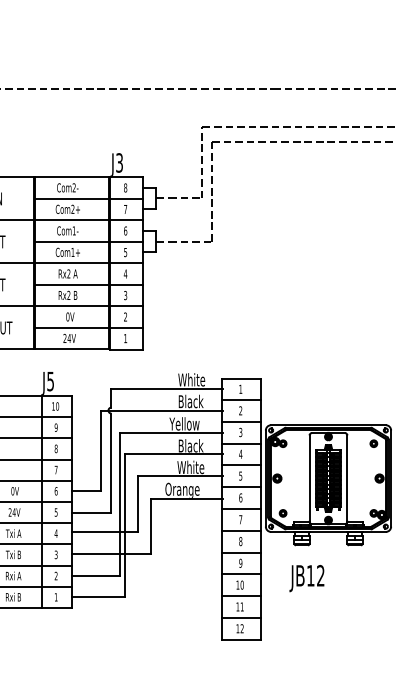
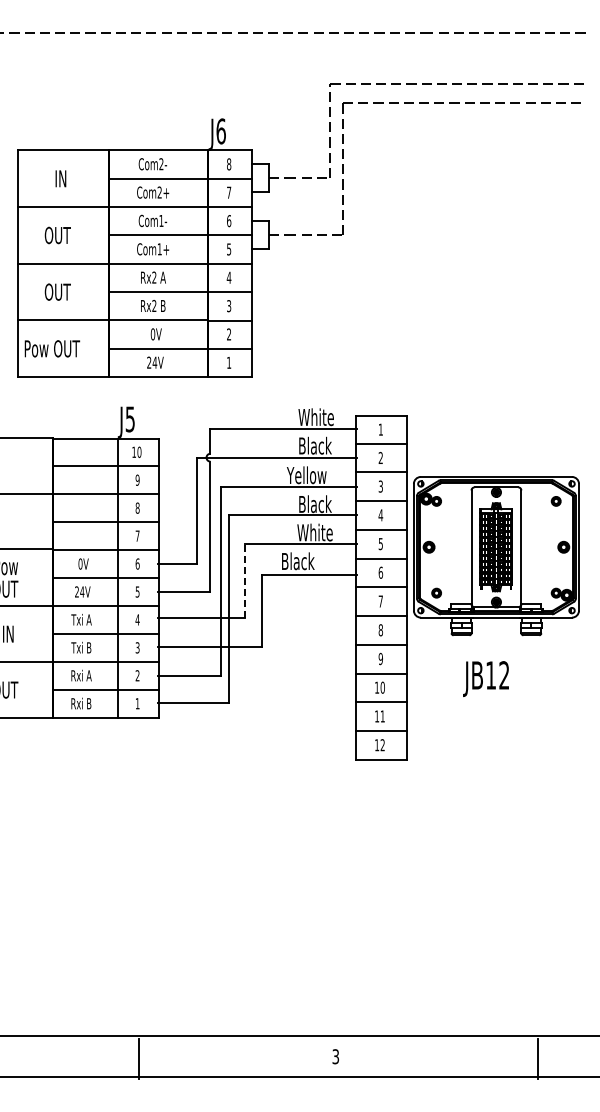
text: (119, 163) -> (220, 131), J3 -> J6
text: (182, 490) -> (303, 562), Orange -> Black
line: (138, 503) -> (245, 580), solid -> dashed
text: (306, 578) -> (485, 678), moved

